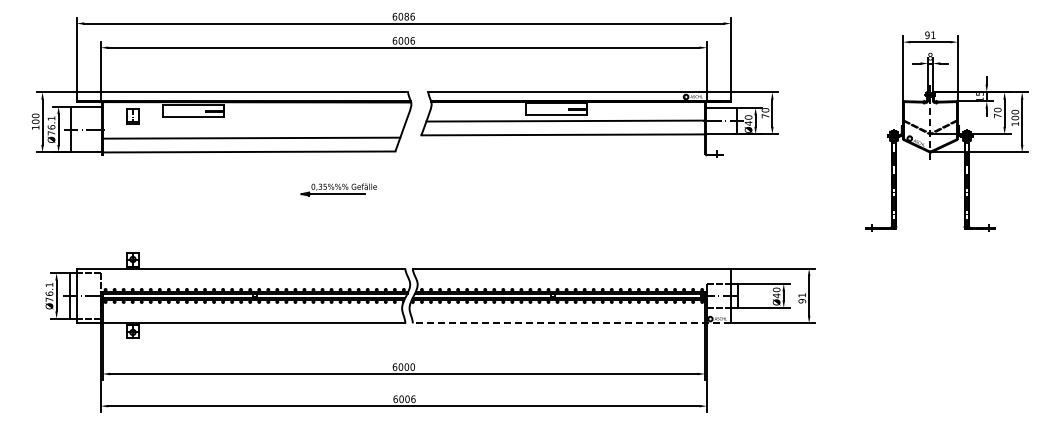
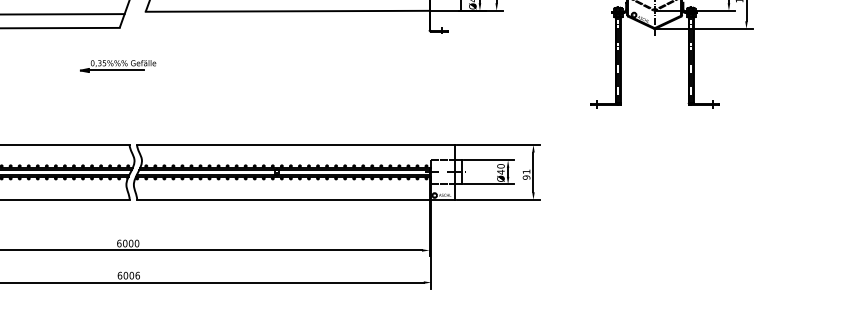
part: (338, 189) -> (117, 65), moved
line: (571, 323) -> (295, 199), dashed -> solid

